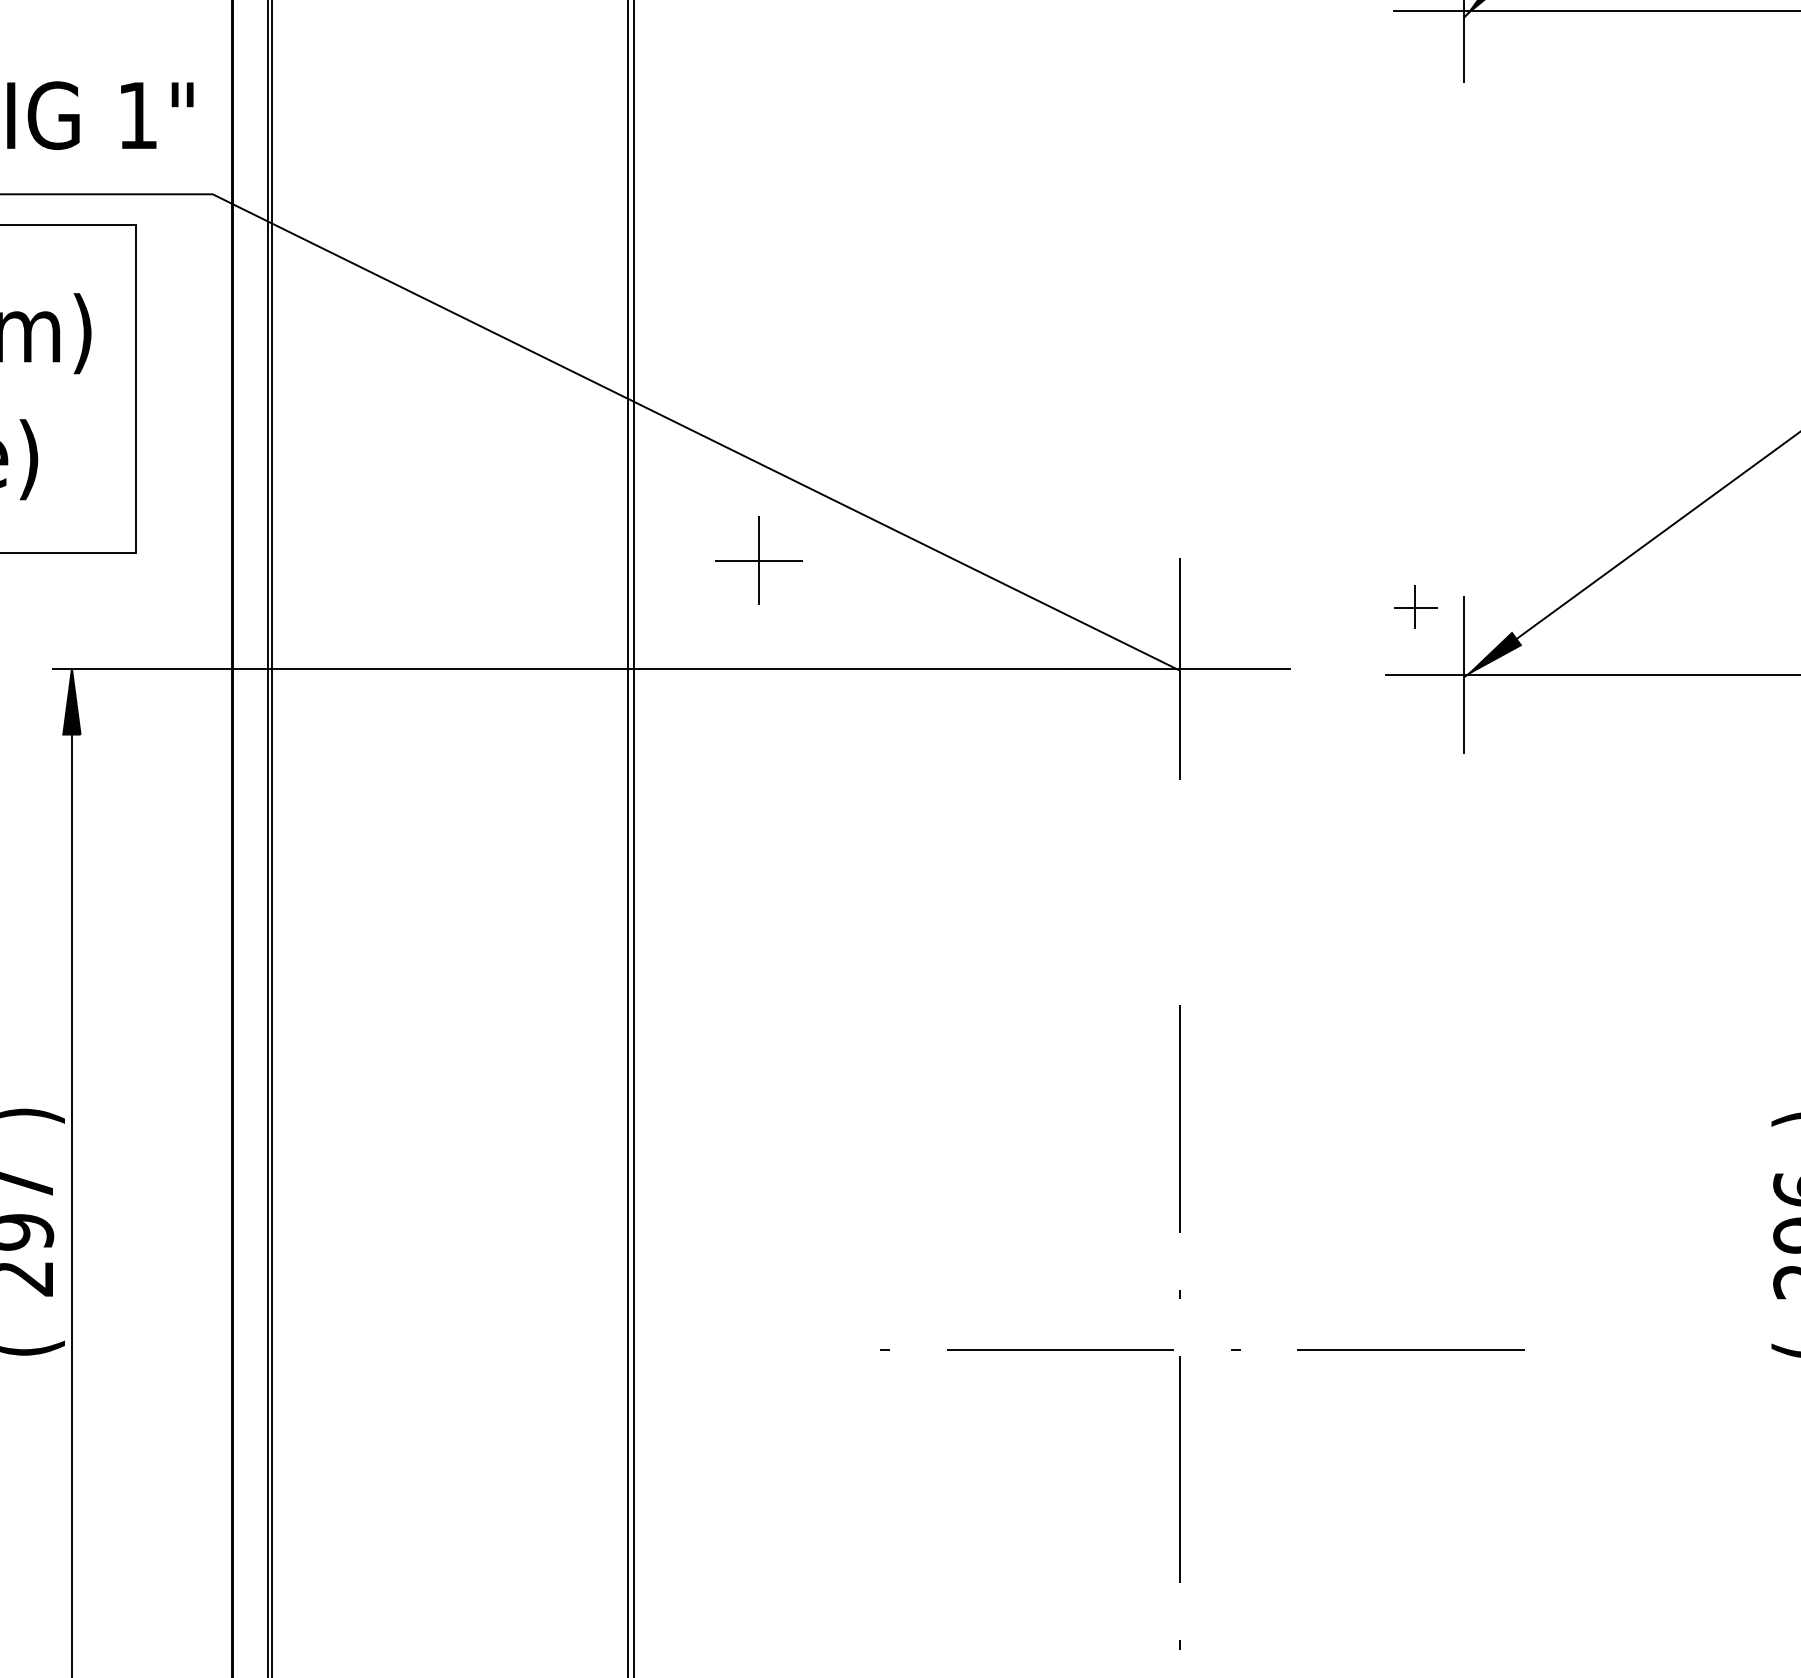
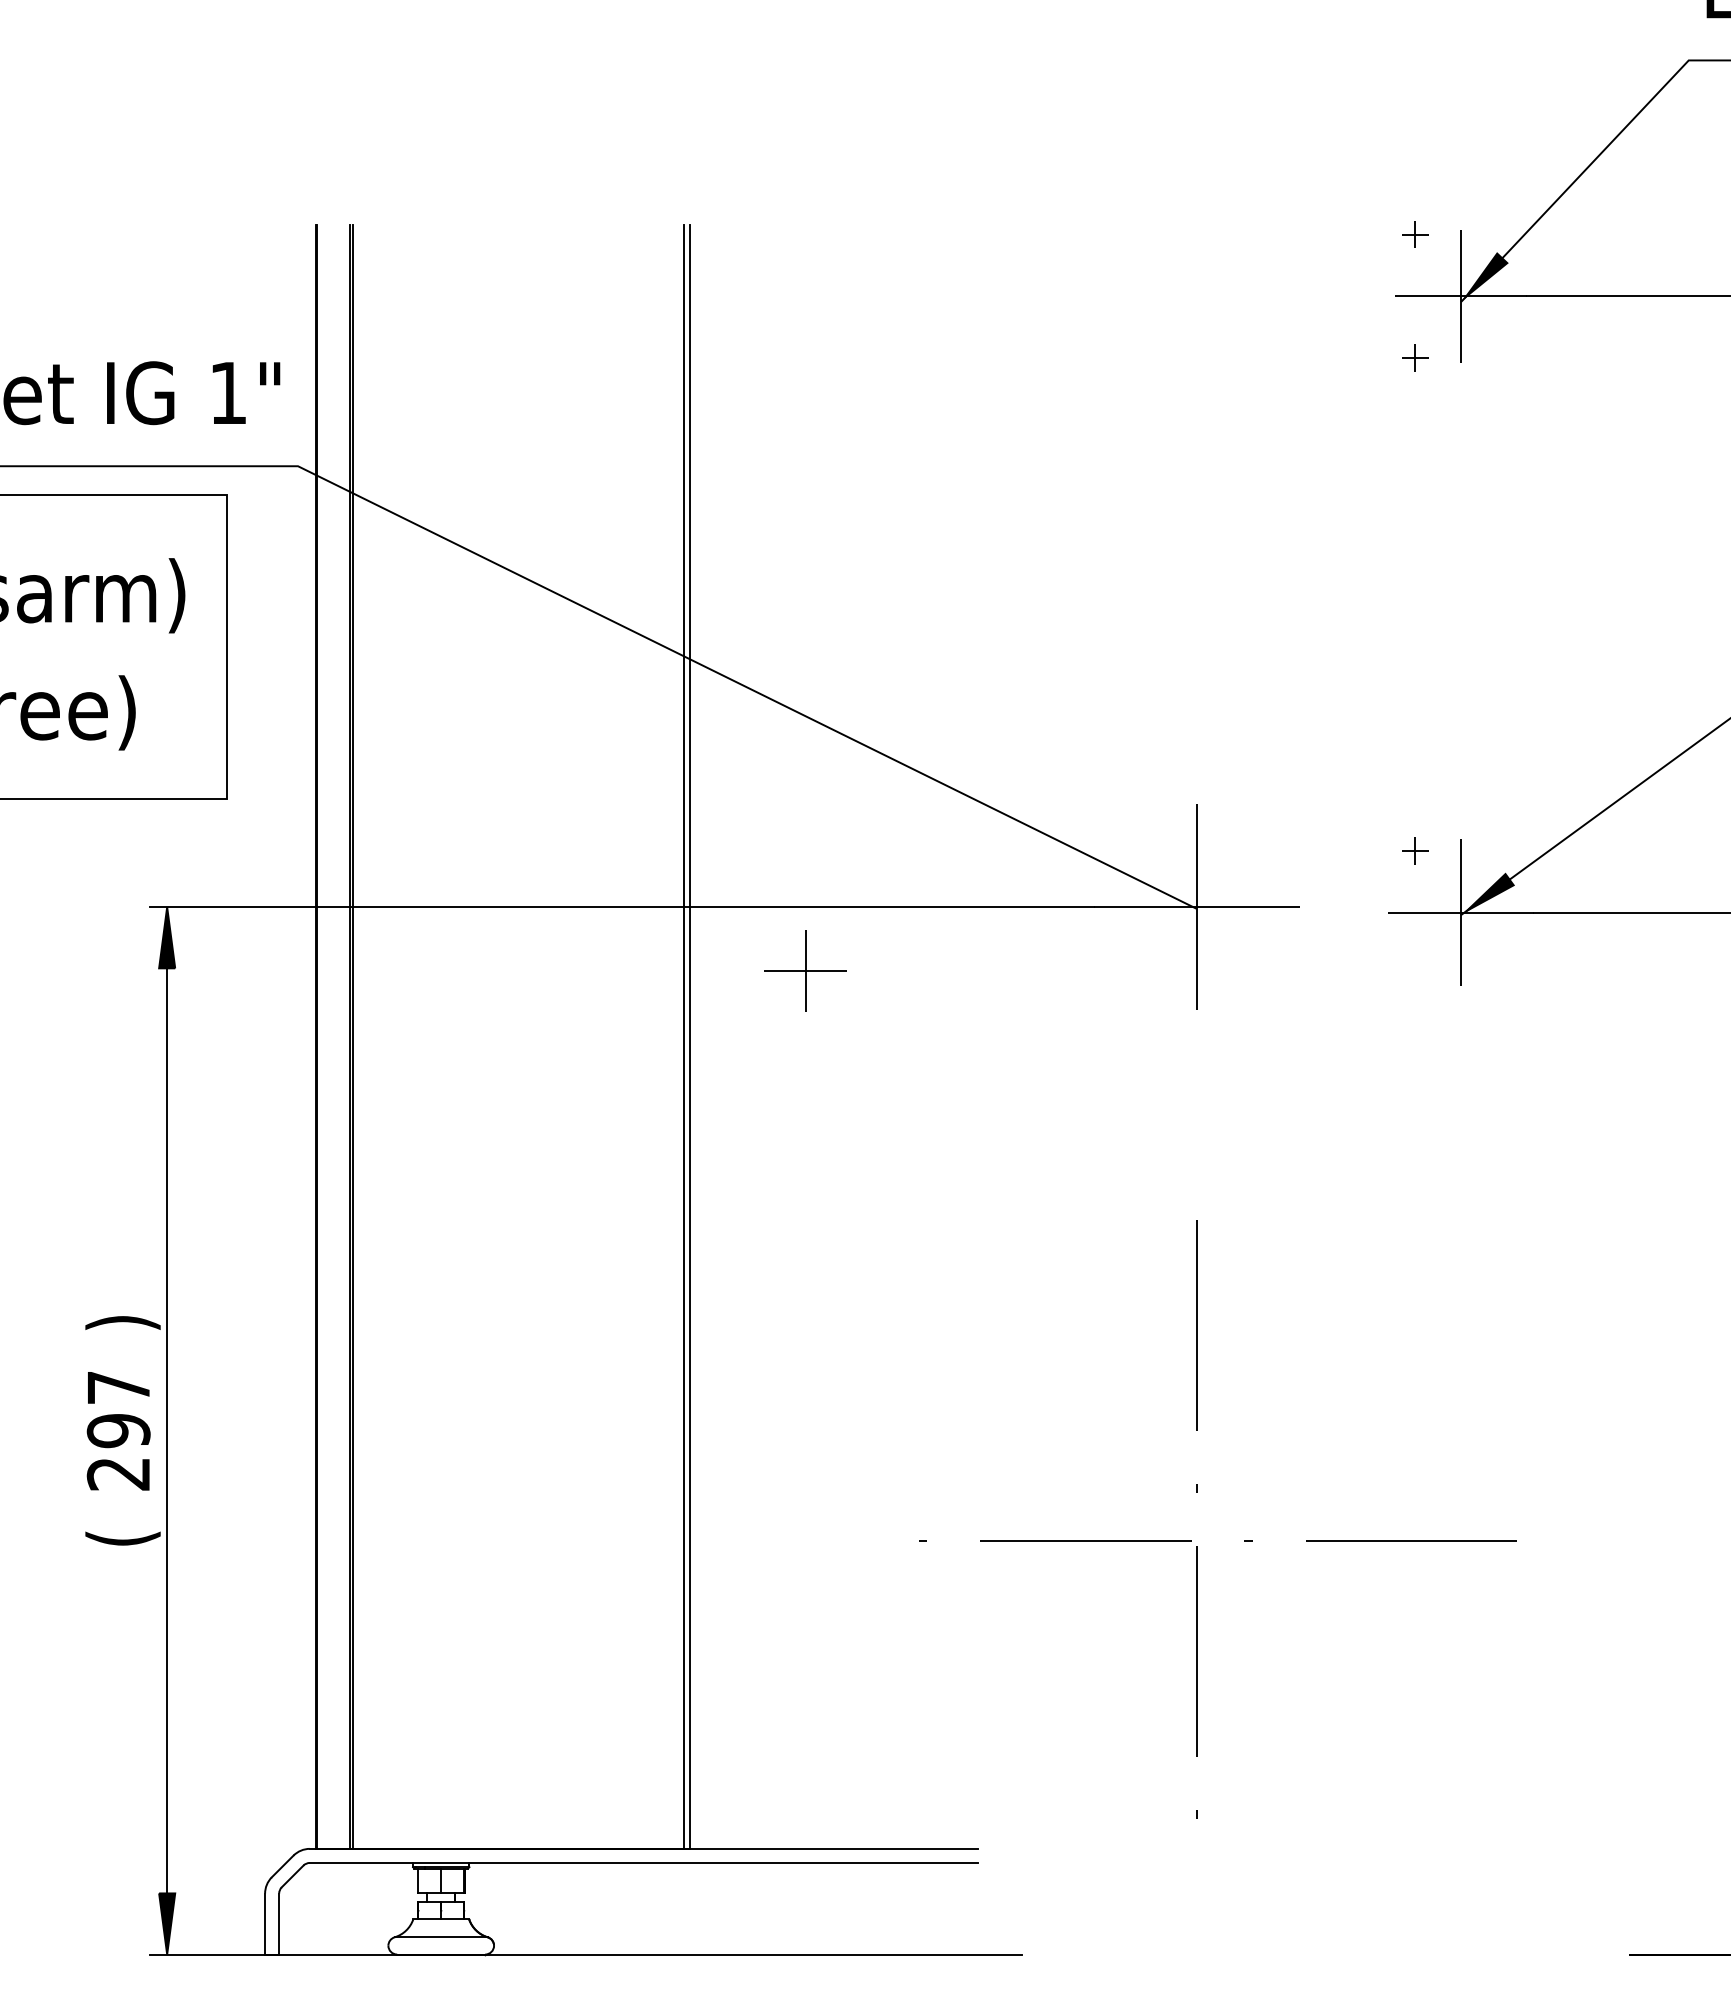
part: (1415, 77) -> (1415, 357), added
part: (758, 560) -> (805, 970), moved
part: (1415, 607) -> (1415, 850), size x0.62

